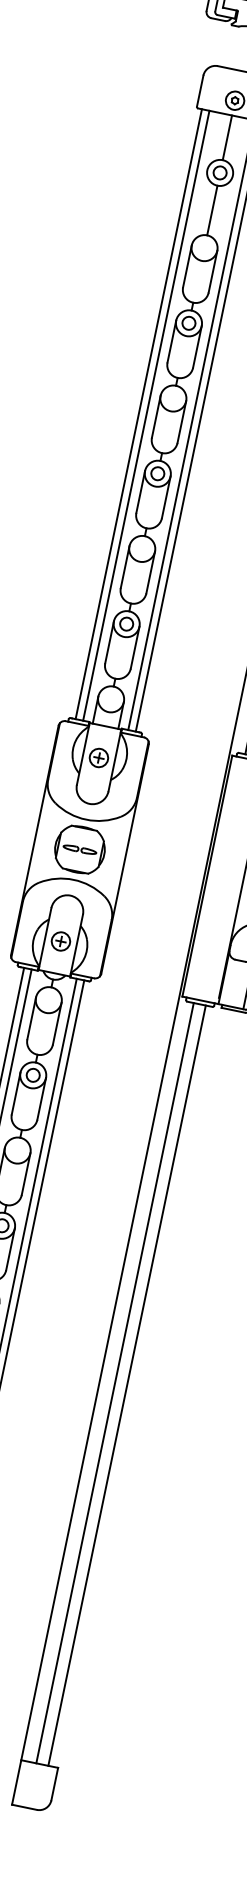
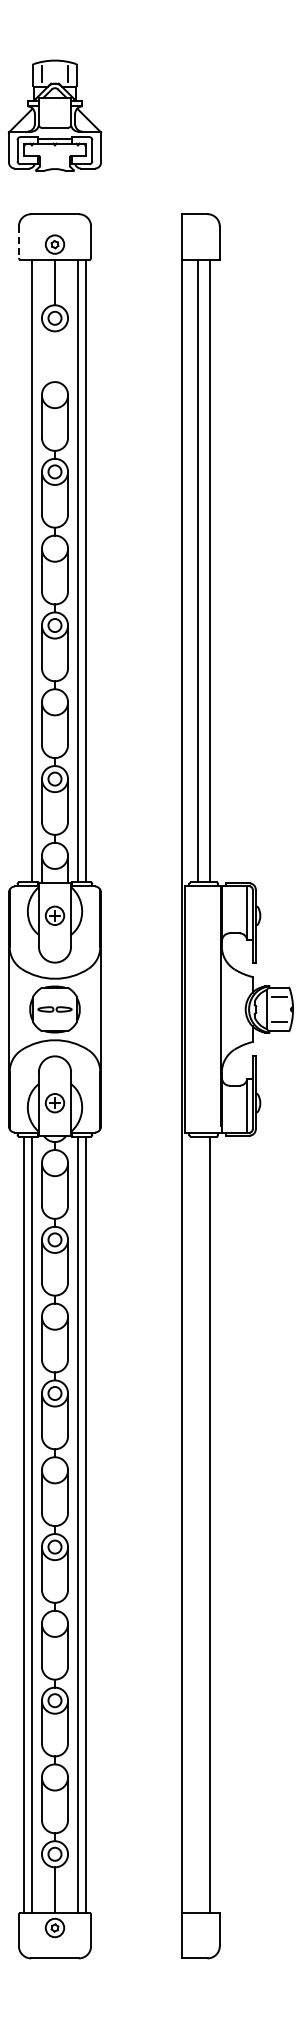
line: (199, 91) -> (18, 242), solid -> dashed
line: (212, 210) -> (55, 356), removed
line: (139, 413) -> (24, 570), removed
line: (115, 1382) -> (197, 1524), removed

